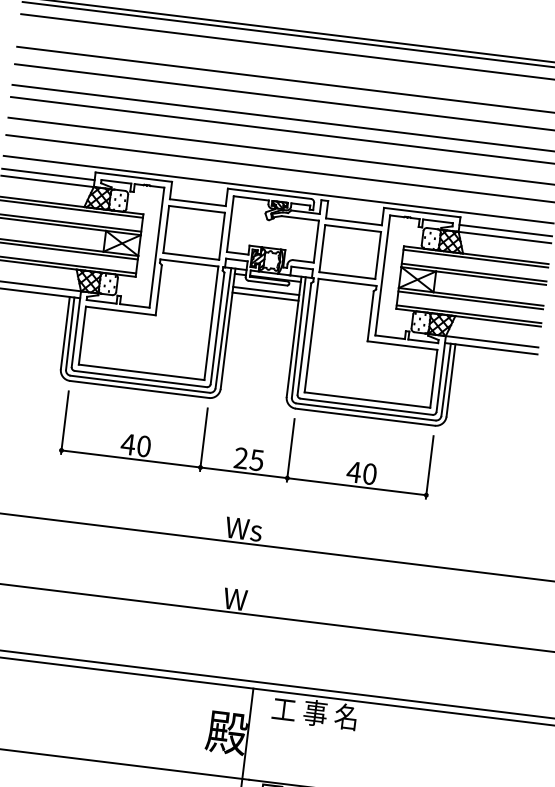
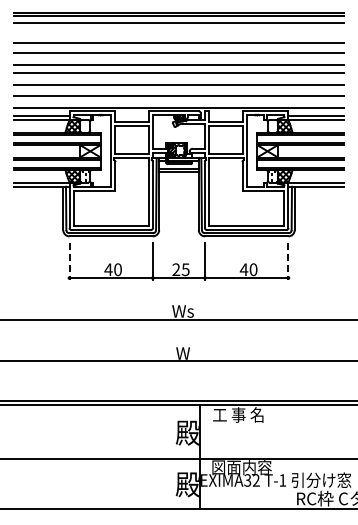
line: (64, 422) -> (69, 261), solid -> dashed
line: (429, 467) -> (288, 261), solid -> dashed

